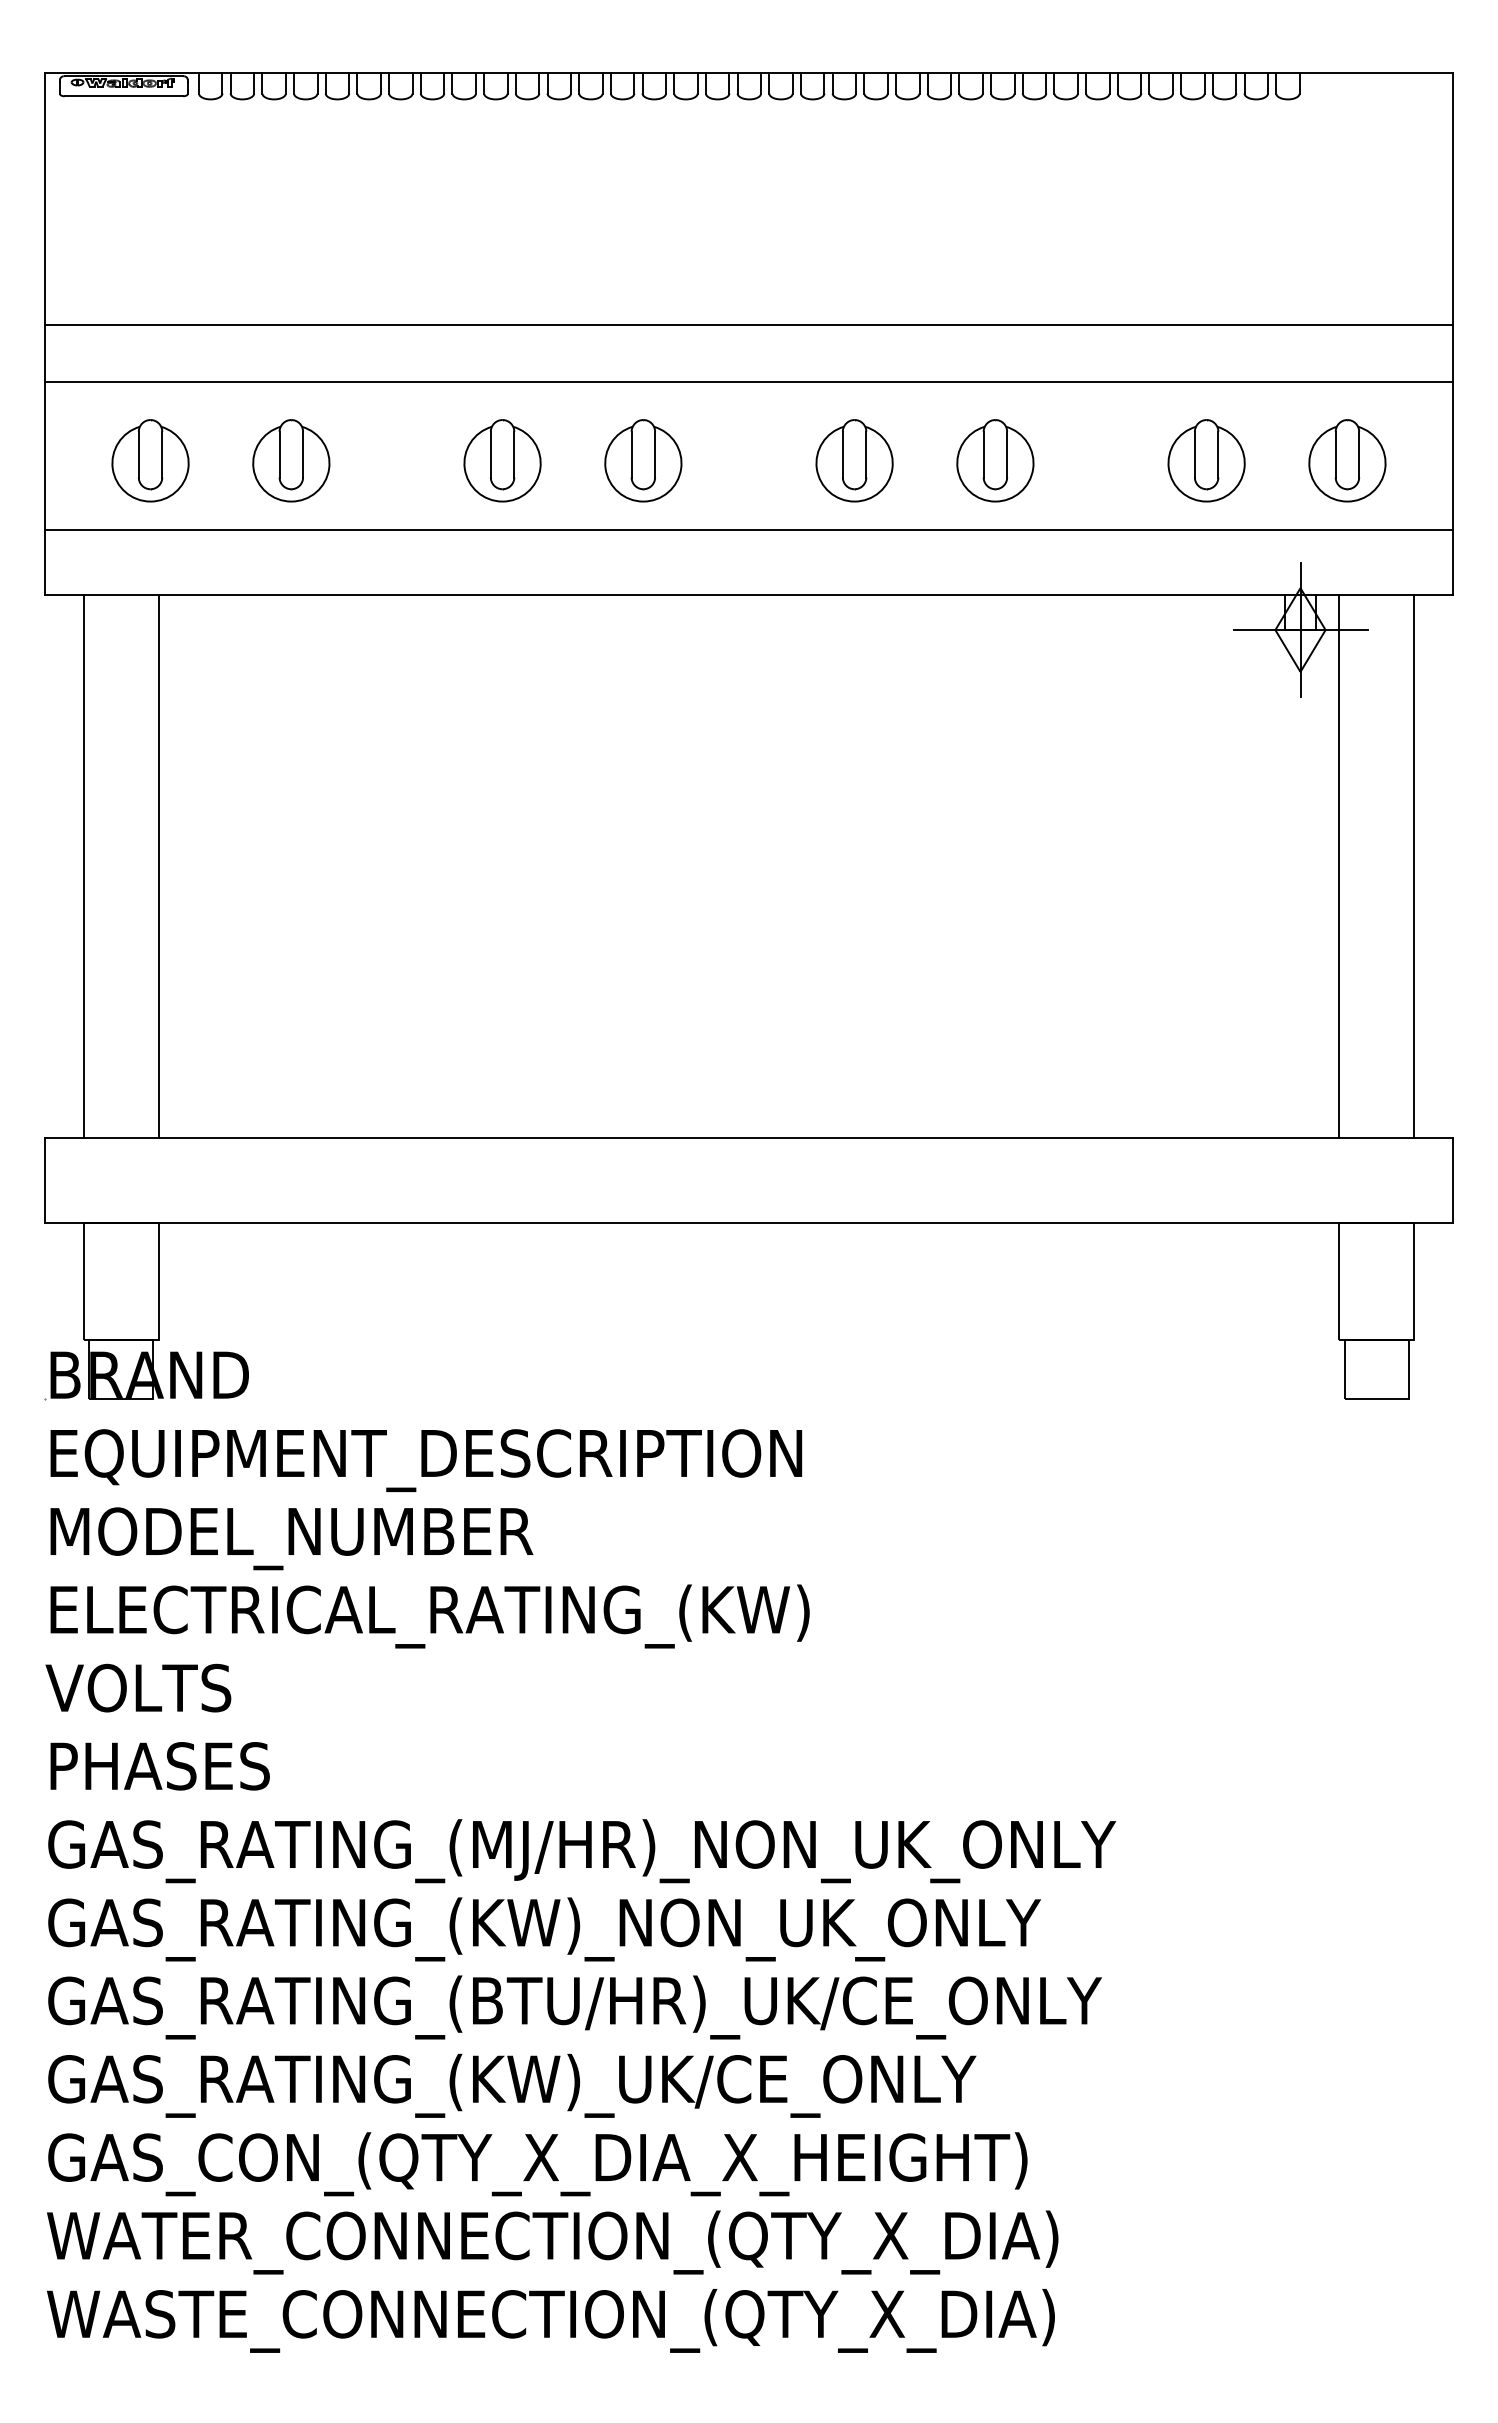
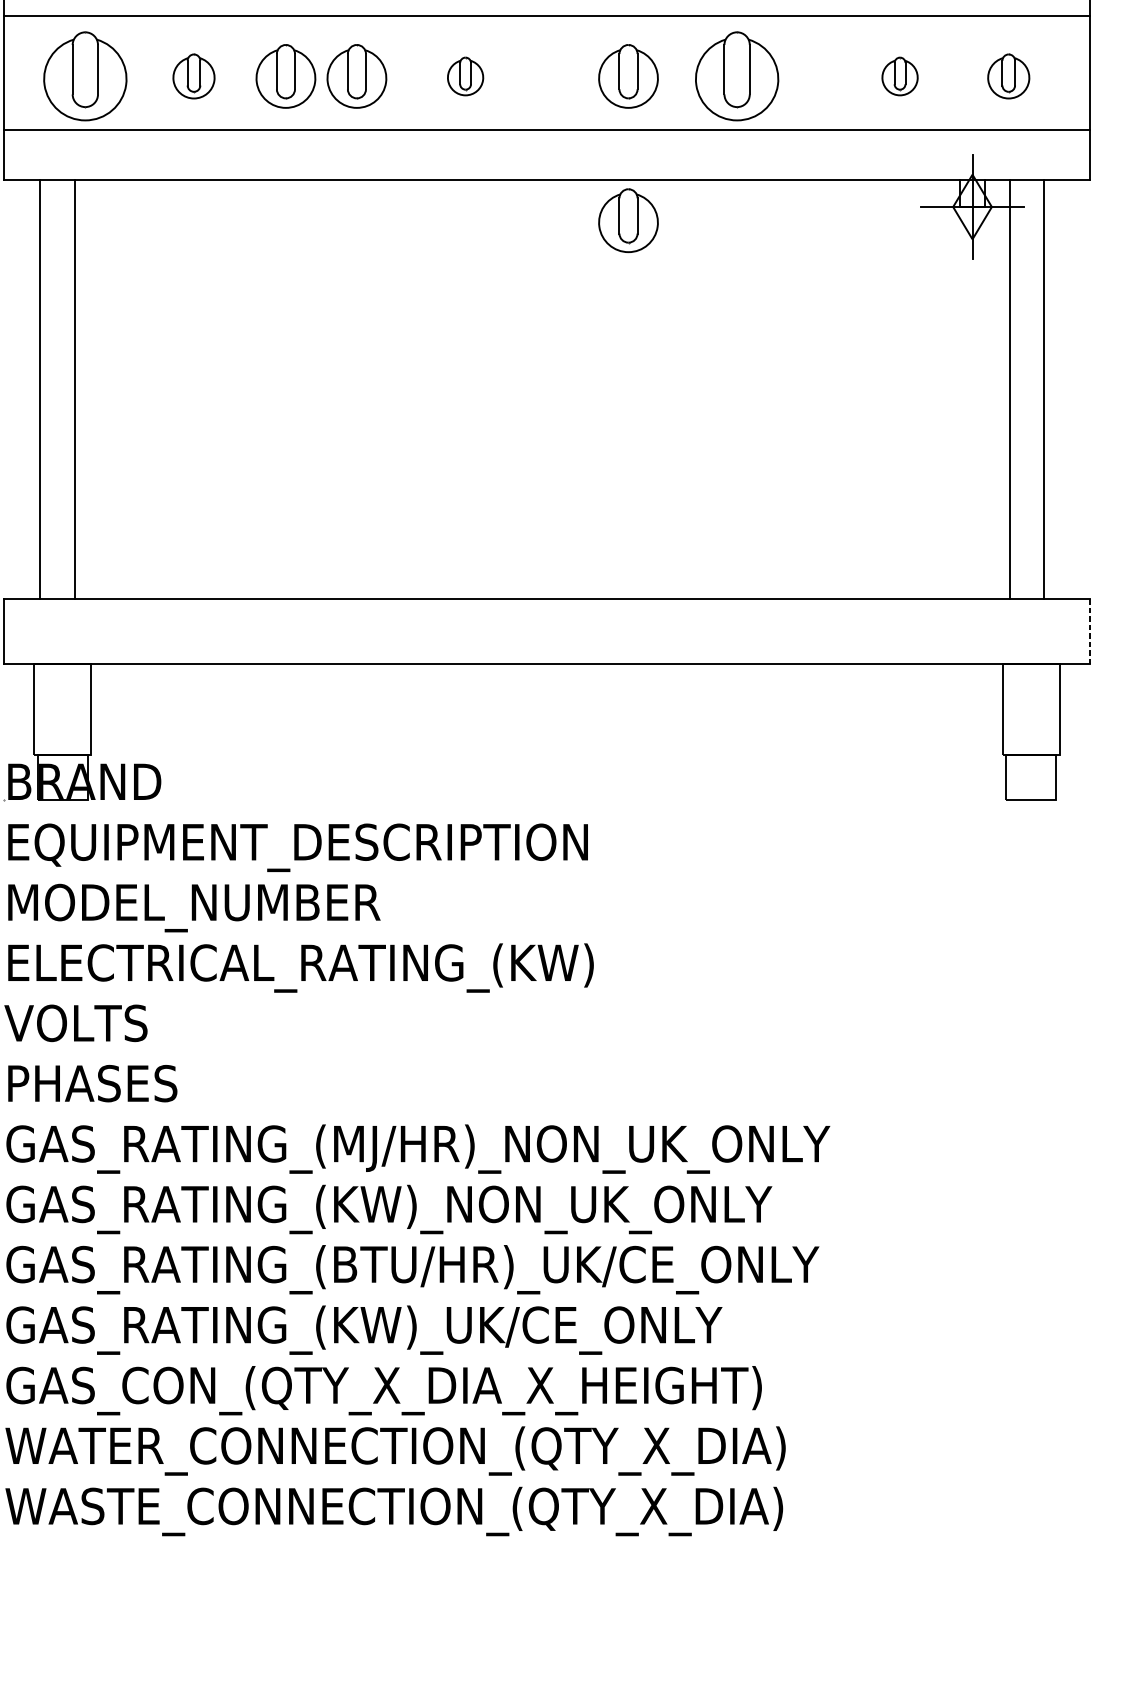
part: (150, 460) -> (85, 76), size x1.4
part: (291, 460) -> (194, 76), size x0.7
part: (410, 460) -> (285, 76), added
part: (643, 460) -> (465, 76), size x0.6
part: (995, 460) -> (737, 76), size x1.4
part: (1206, 460) -> (900, 76), size x0.6
part: (1347, 460) -> (1008, 76), size x0.7
part: (854, 647) -> (628, 220), added
line: (83, 865) -> (74, 388), moved
line: (158, 865) -> (39, 388), moved
line: (1339, 865) -> (1044, 388), moved
line: (1414, 865) -> (1010, 388), moved
line: (1453, 1180) -> (1090, 631), solid -> dashed

